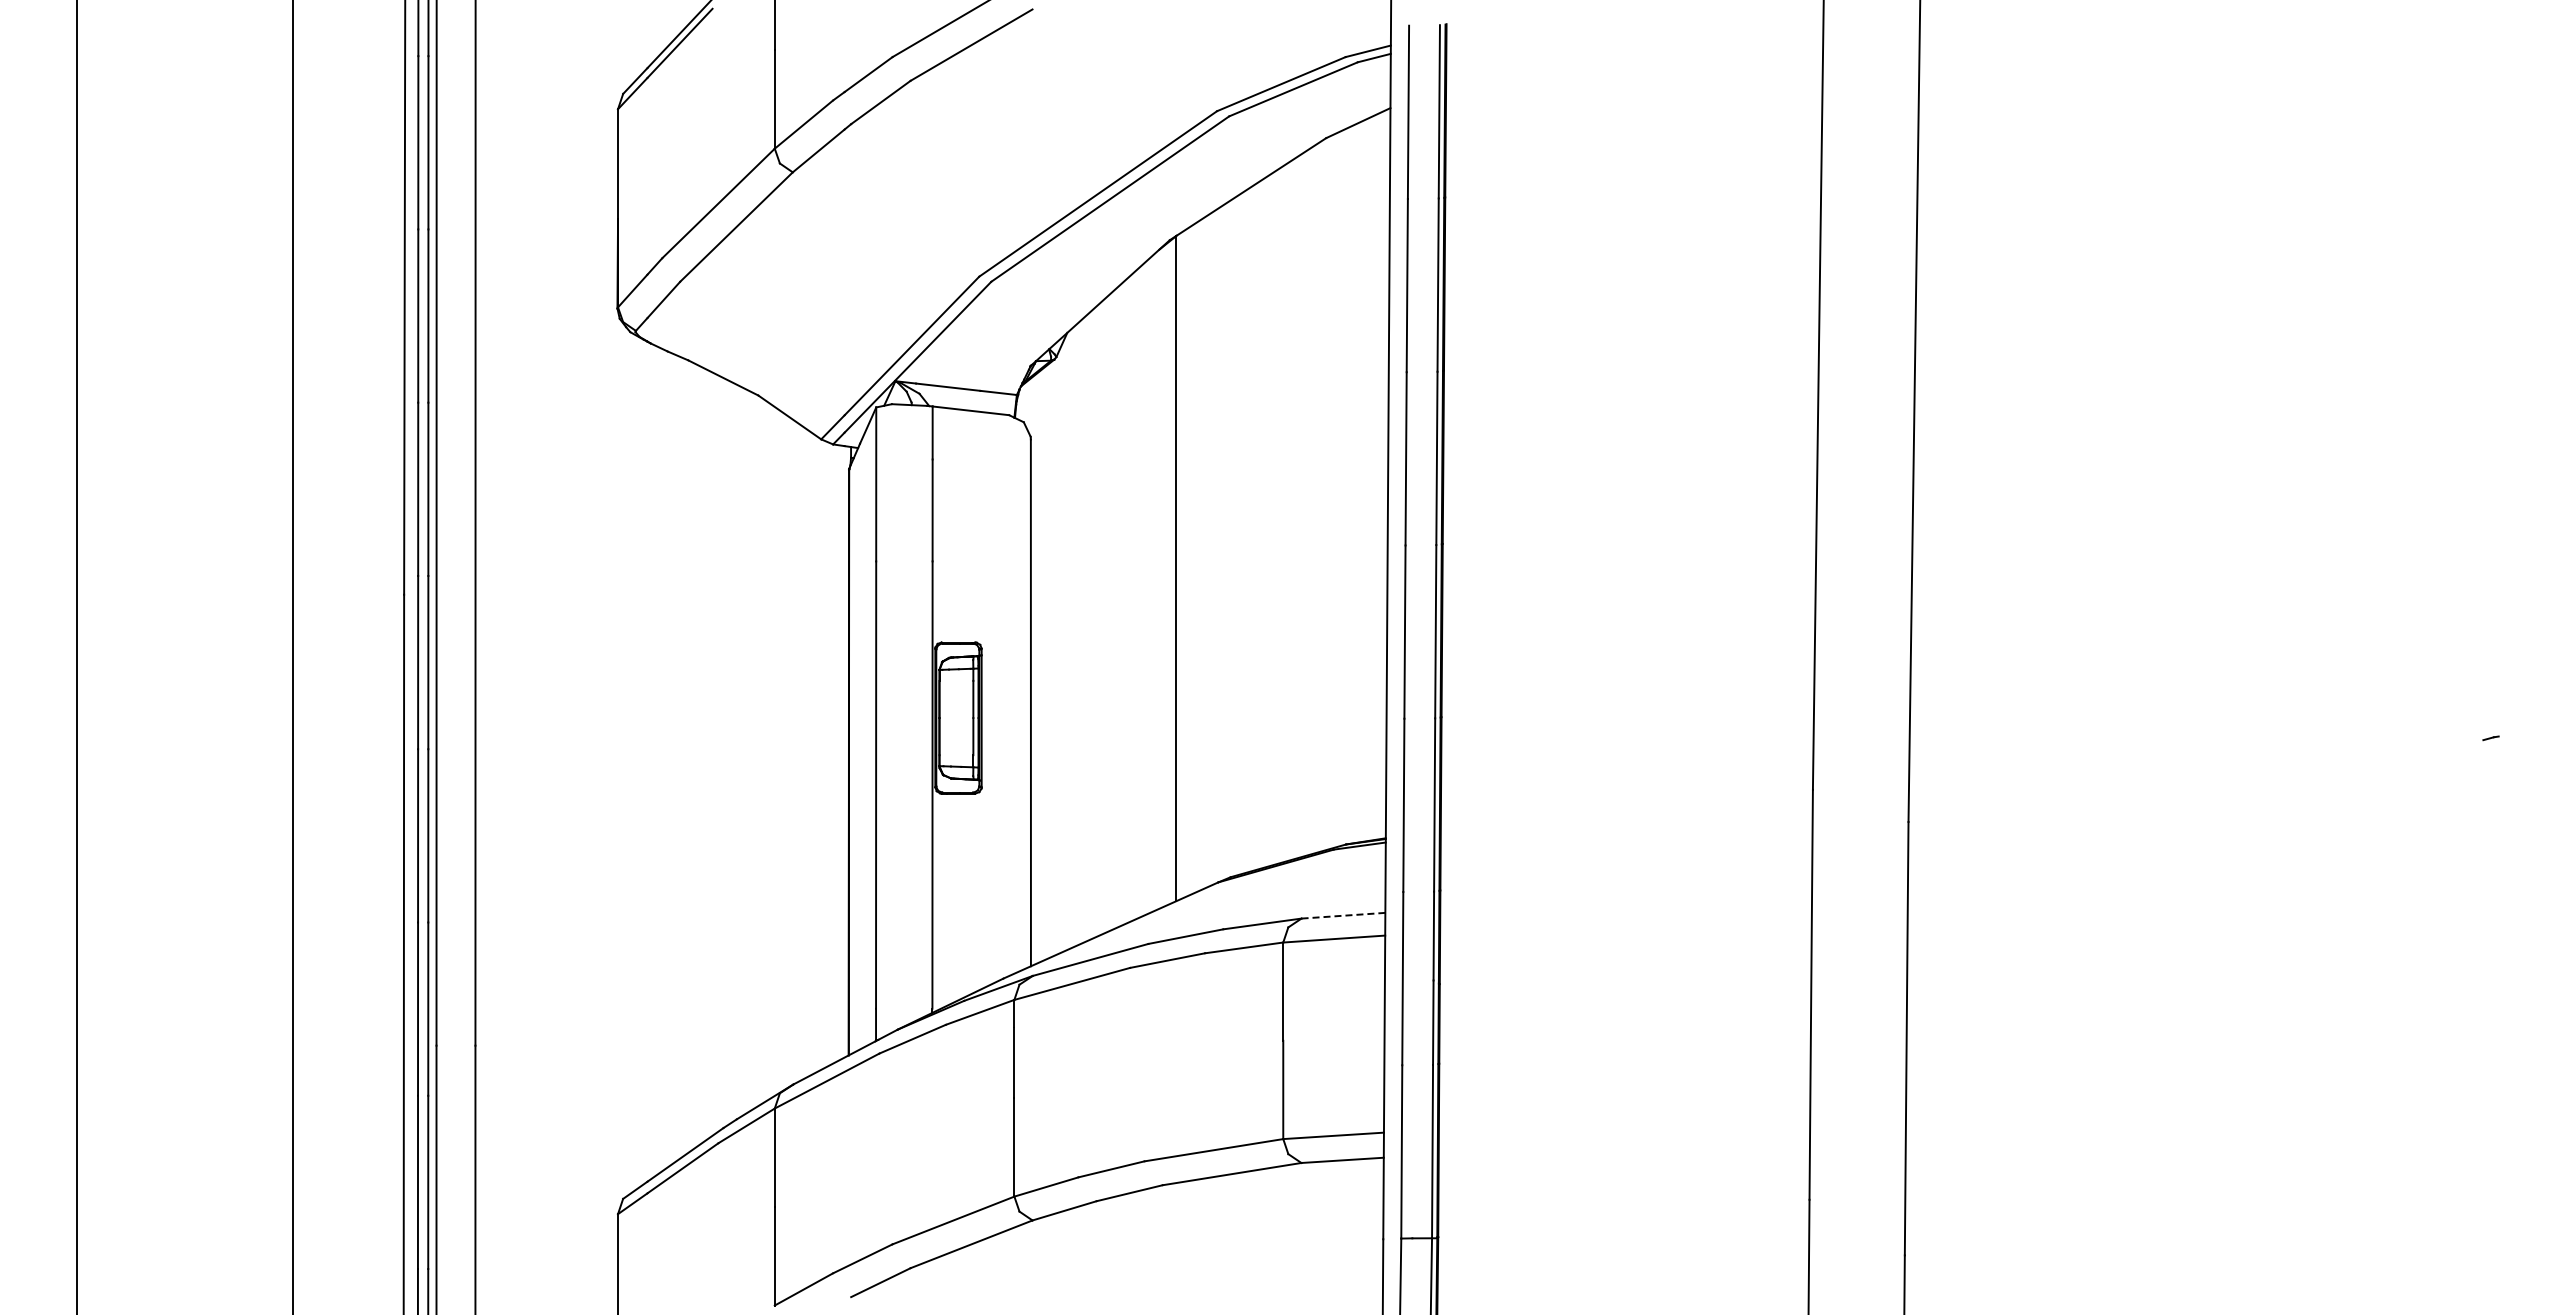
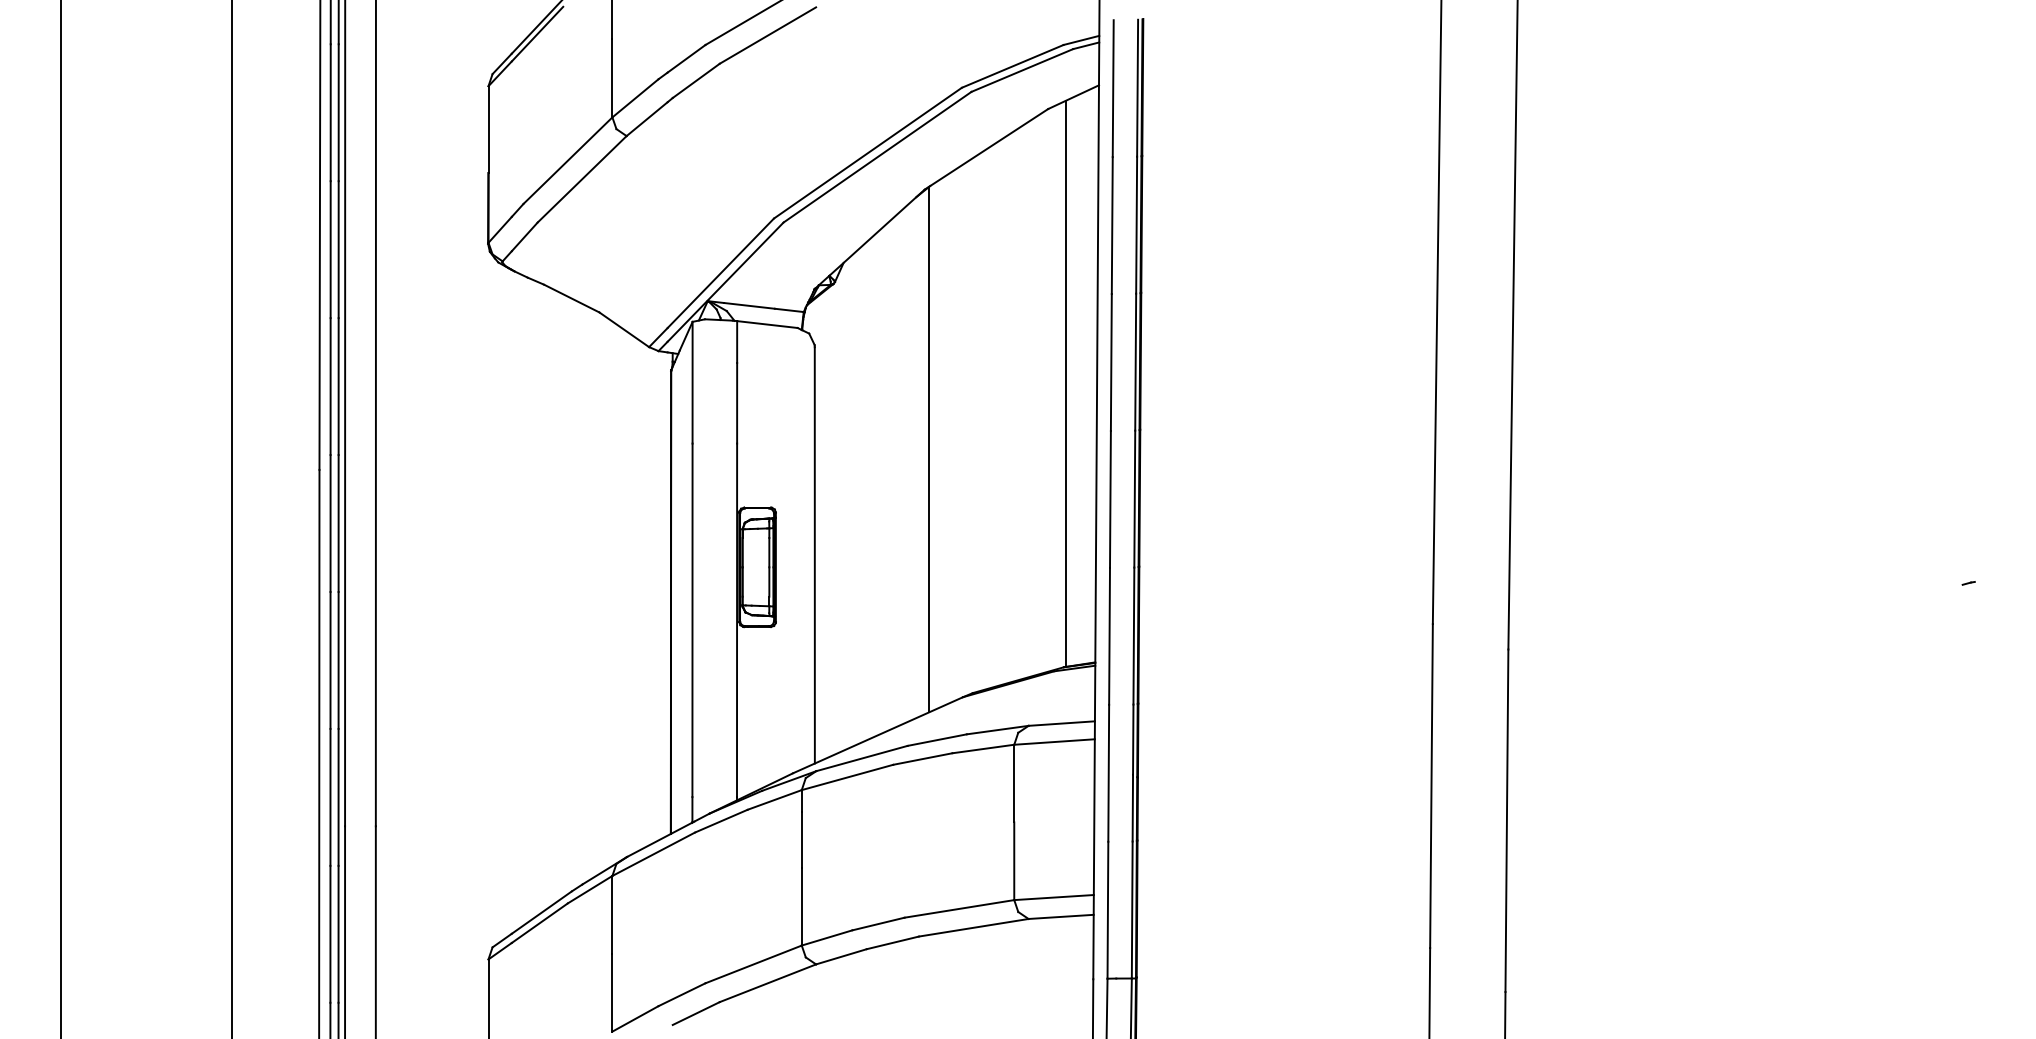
line: (1349, 485) -> (1066, 383), added
line: (1342, 915) -> (1061, 723), dashed -> solid

